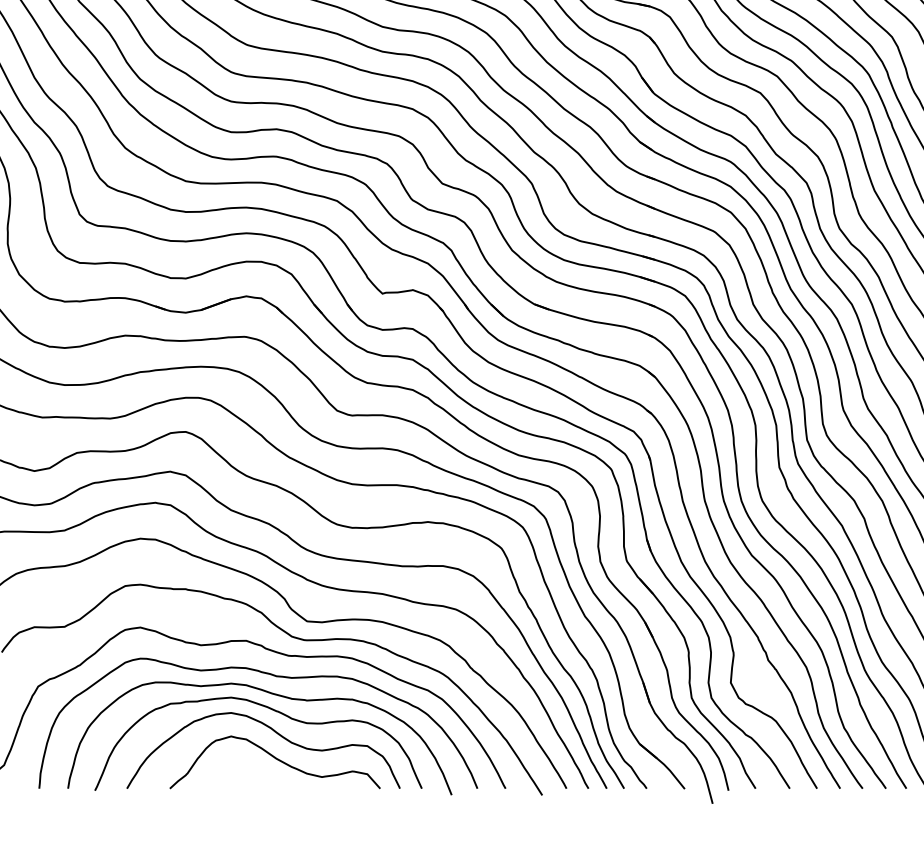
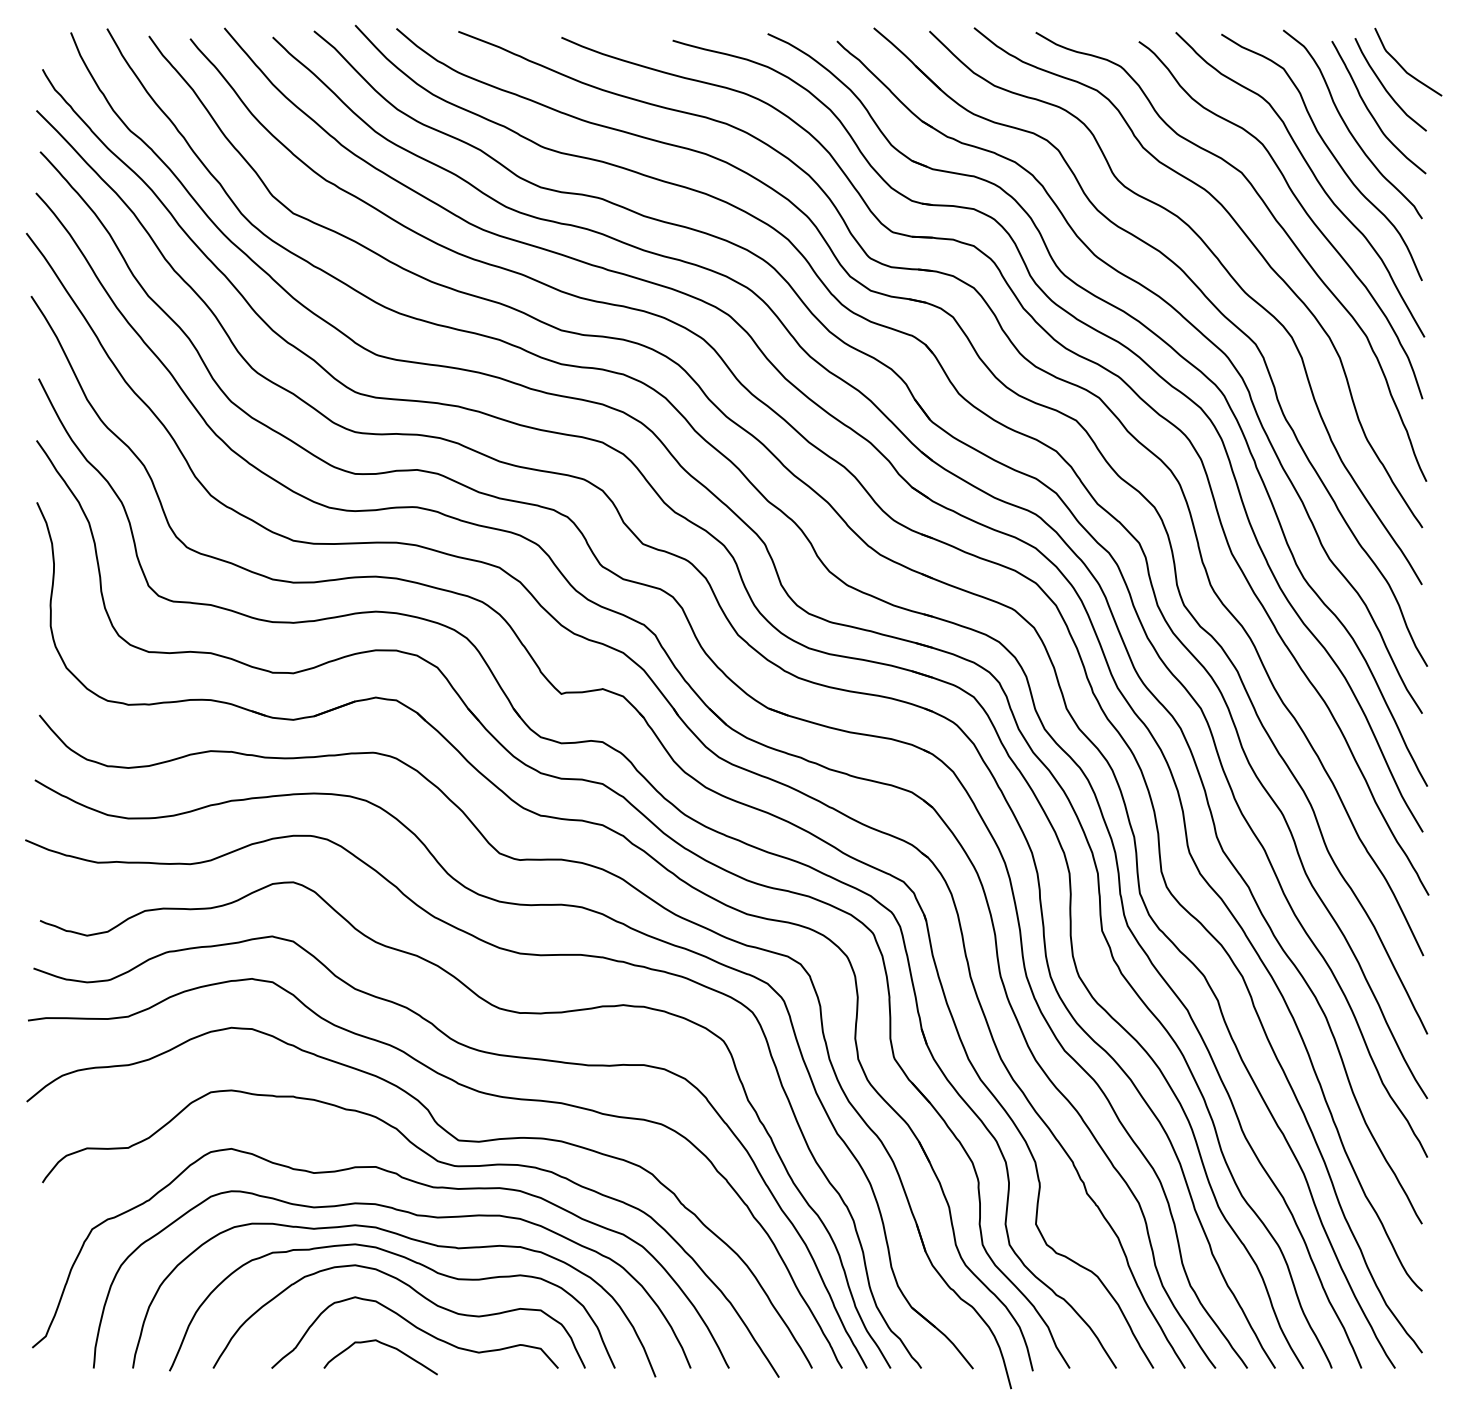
curve: (252, 771) -> (384, 1345), added

